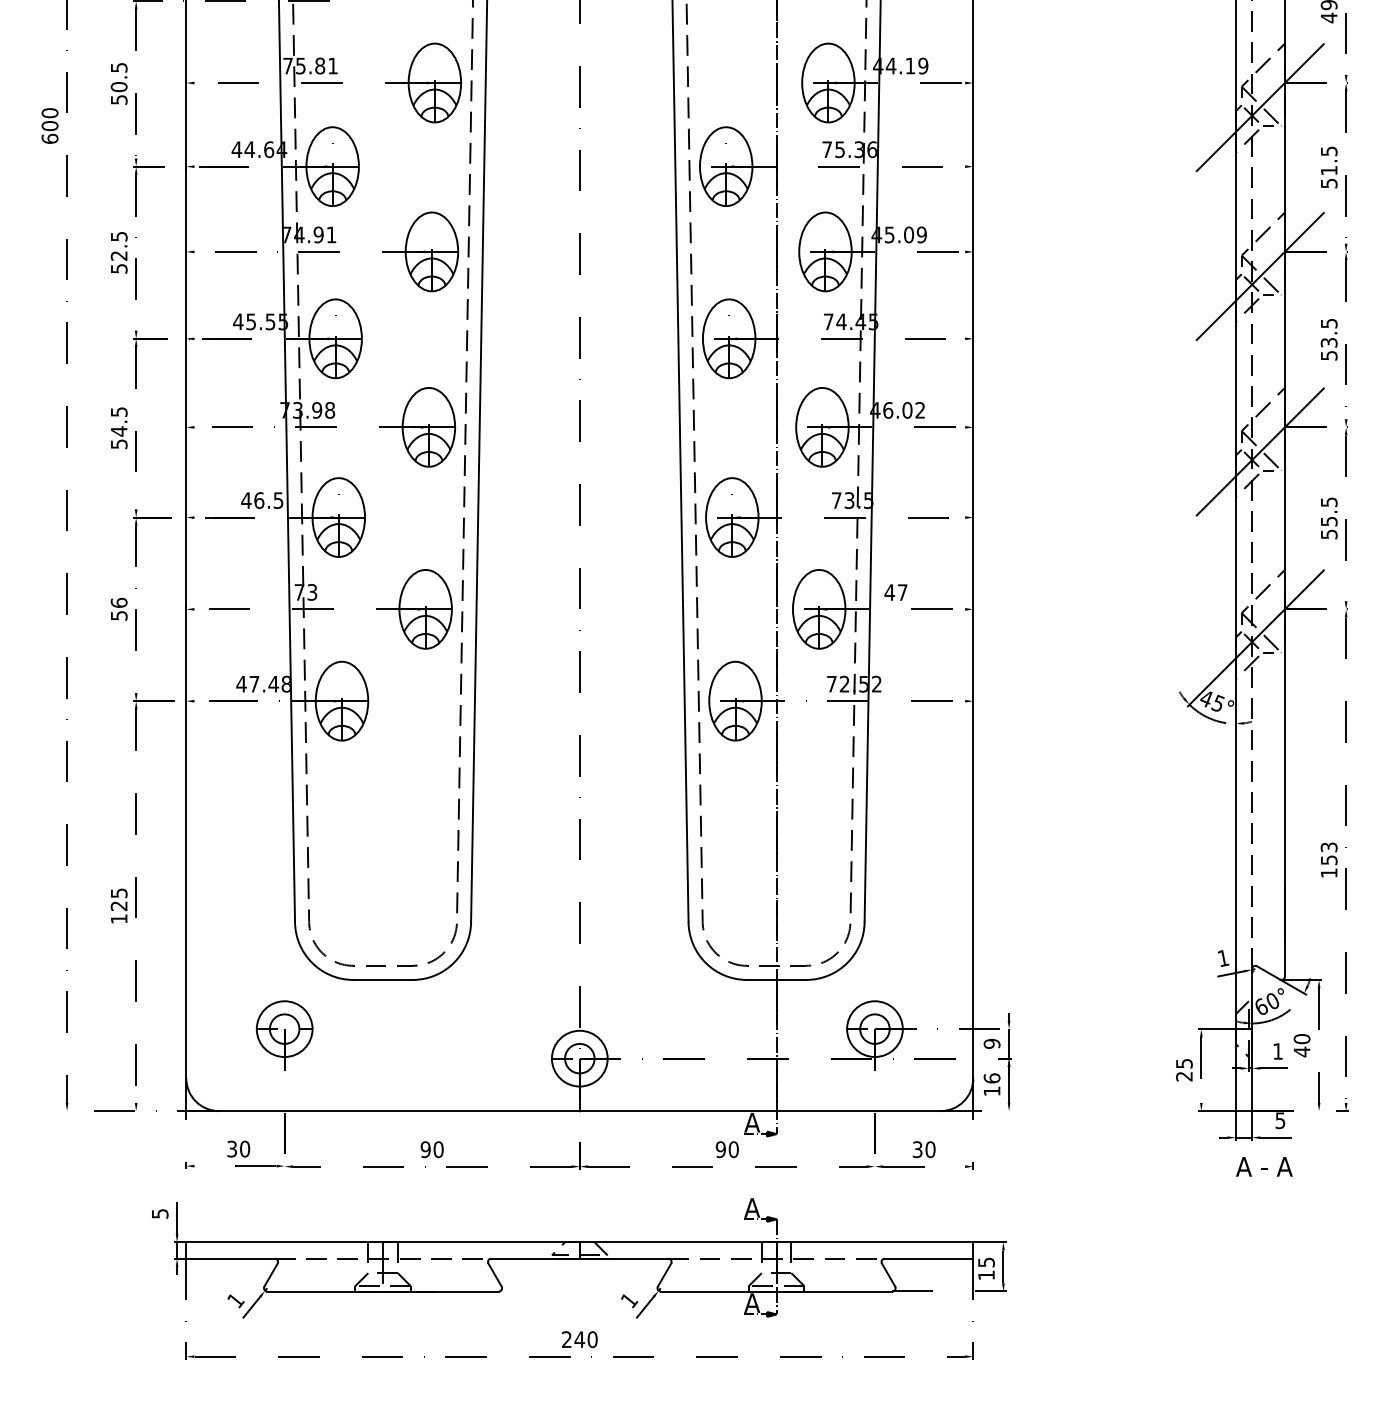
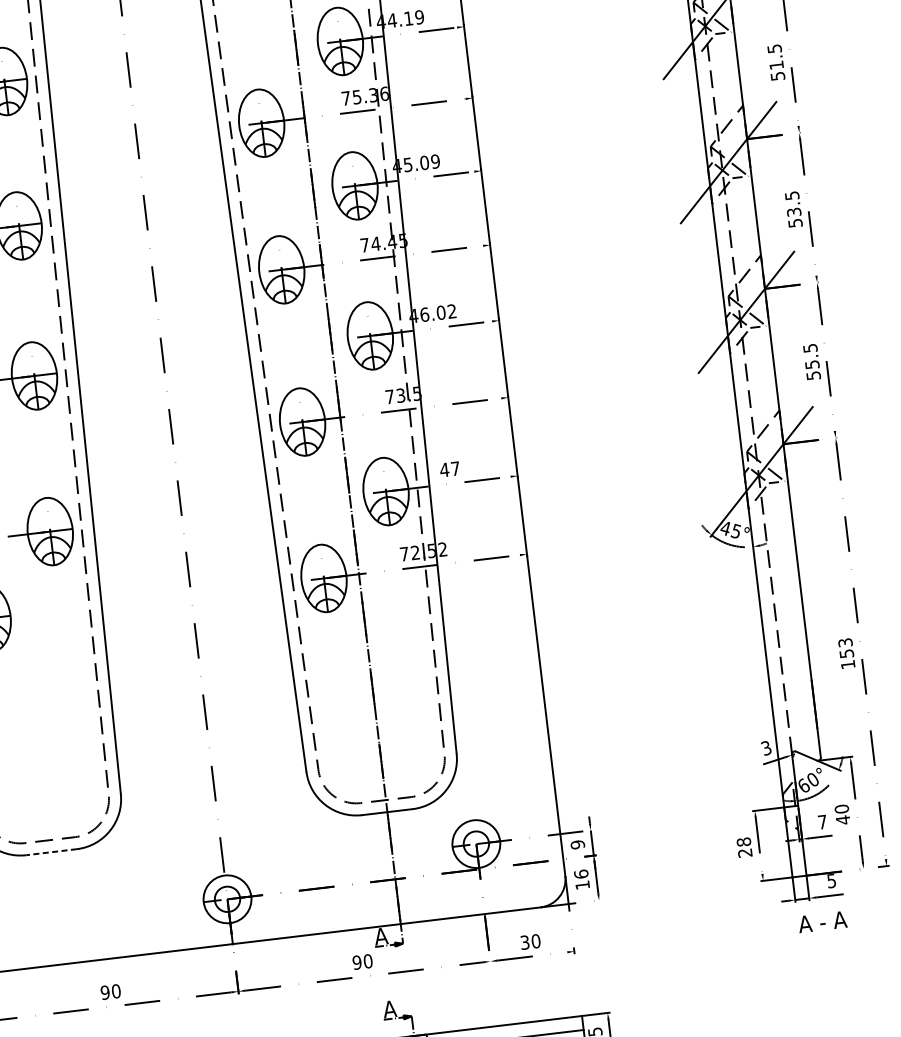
text: (1223, 958) -> (766, 748), 1 -> 3
line: (383, 979) -> (51, 851), solid -> dashed
text: (1277, 1051) -> (822, 822), 1 -> 7
text: (1184, 1063) -> (744, 841), 25 -> 28

